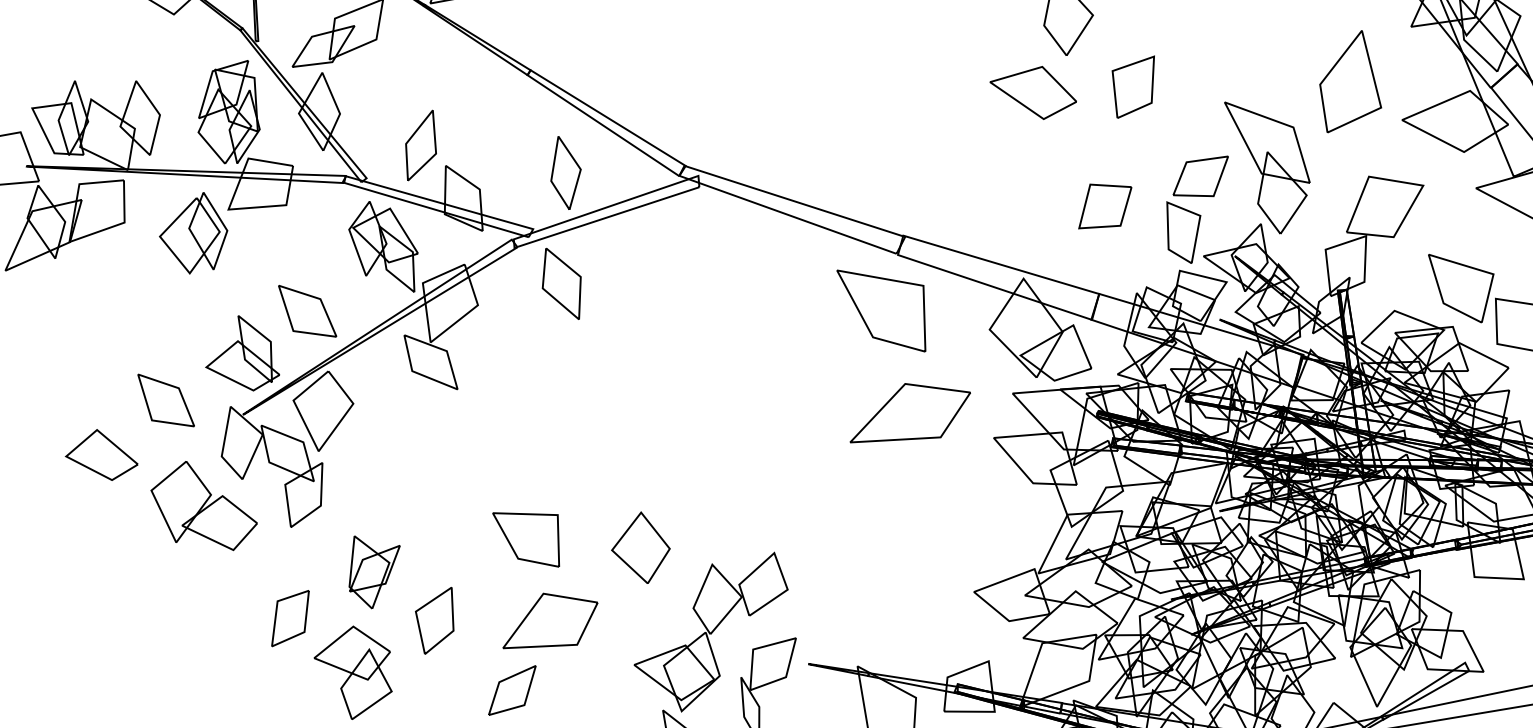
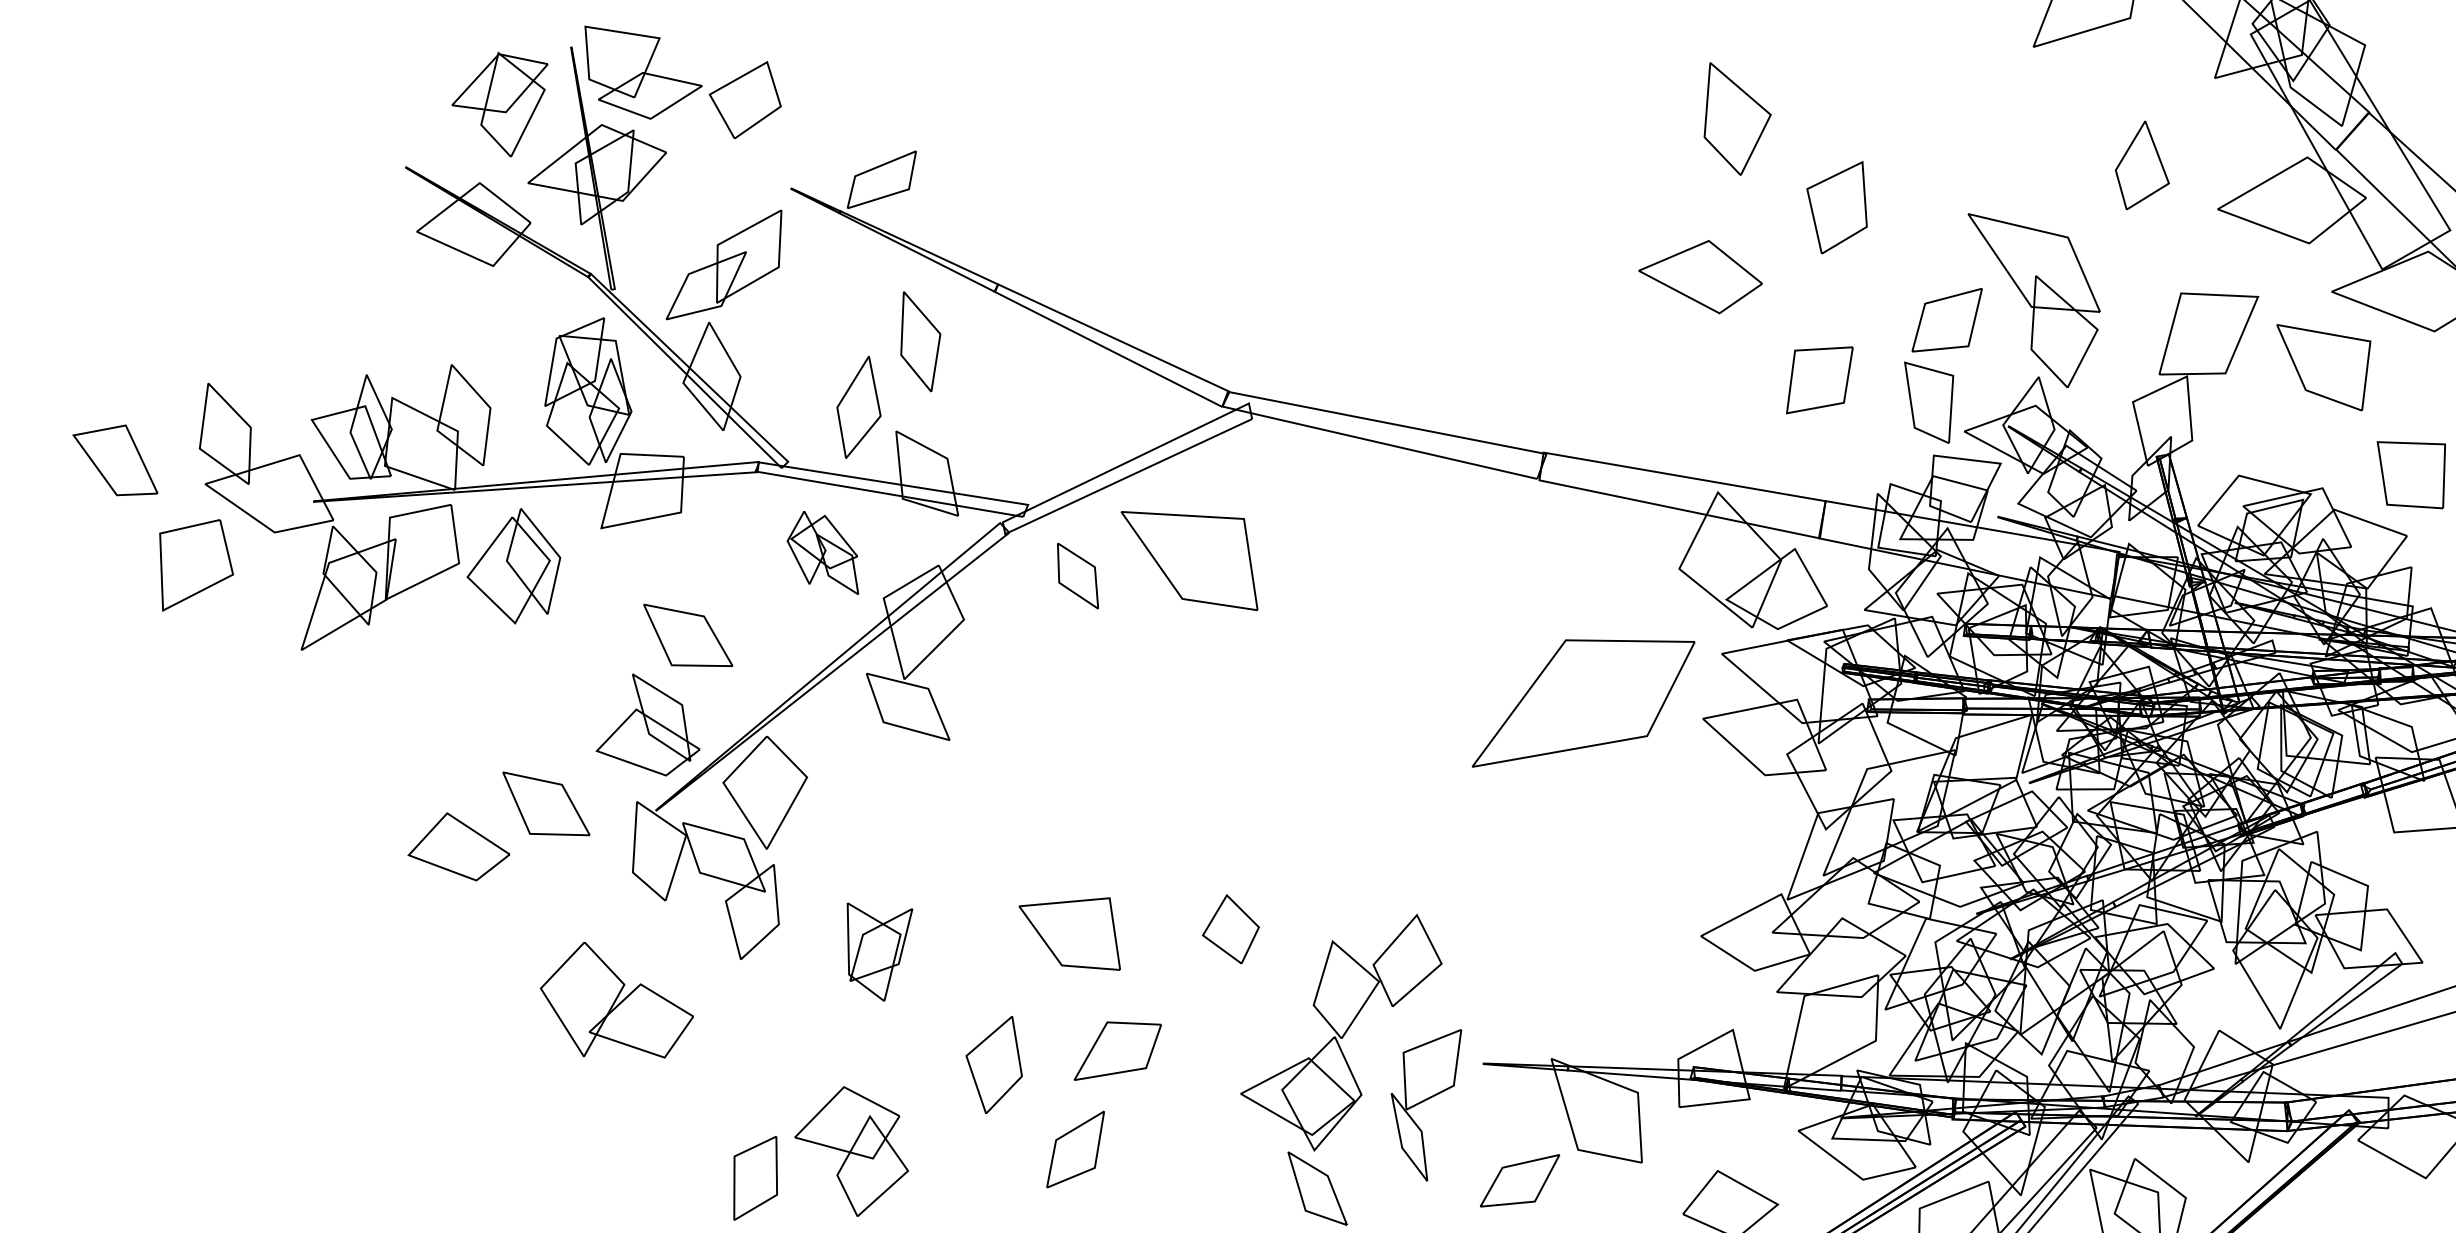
part: (1352, 82) -> (2142, 165), size x0.6
part: (1033, 92) -> (1700, 277), moved
part: (566, 173) -> (920, 341), moved
part: (193, 232) -> (513, 566), moved
part: (383, 245) -> (822, 552), size x0.7
part: (562, 283) -> (1077, 575), size x0.7
part: (1458, 288) -> (2323, 367), moved
part: (307, 310) -> (688, 634), moved
part: (881, 310) -> (1189, 560), moved
part: (910, 417) -> (1583, 703), size x1.4
part: (102, 454) -> (458, 846), moved
part: (204, 504) -> (616, 999), moved
part: (640, 546) -> (1230, 928), size x0.7
part: (373, 573) -> (879, 951), moved
part: (290, 618) -> (755, 1178), moved
part: (434, 619) -> (993, 1064), moved
part: (550, 624) -> (1117, 1051), size x0.7

